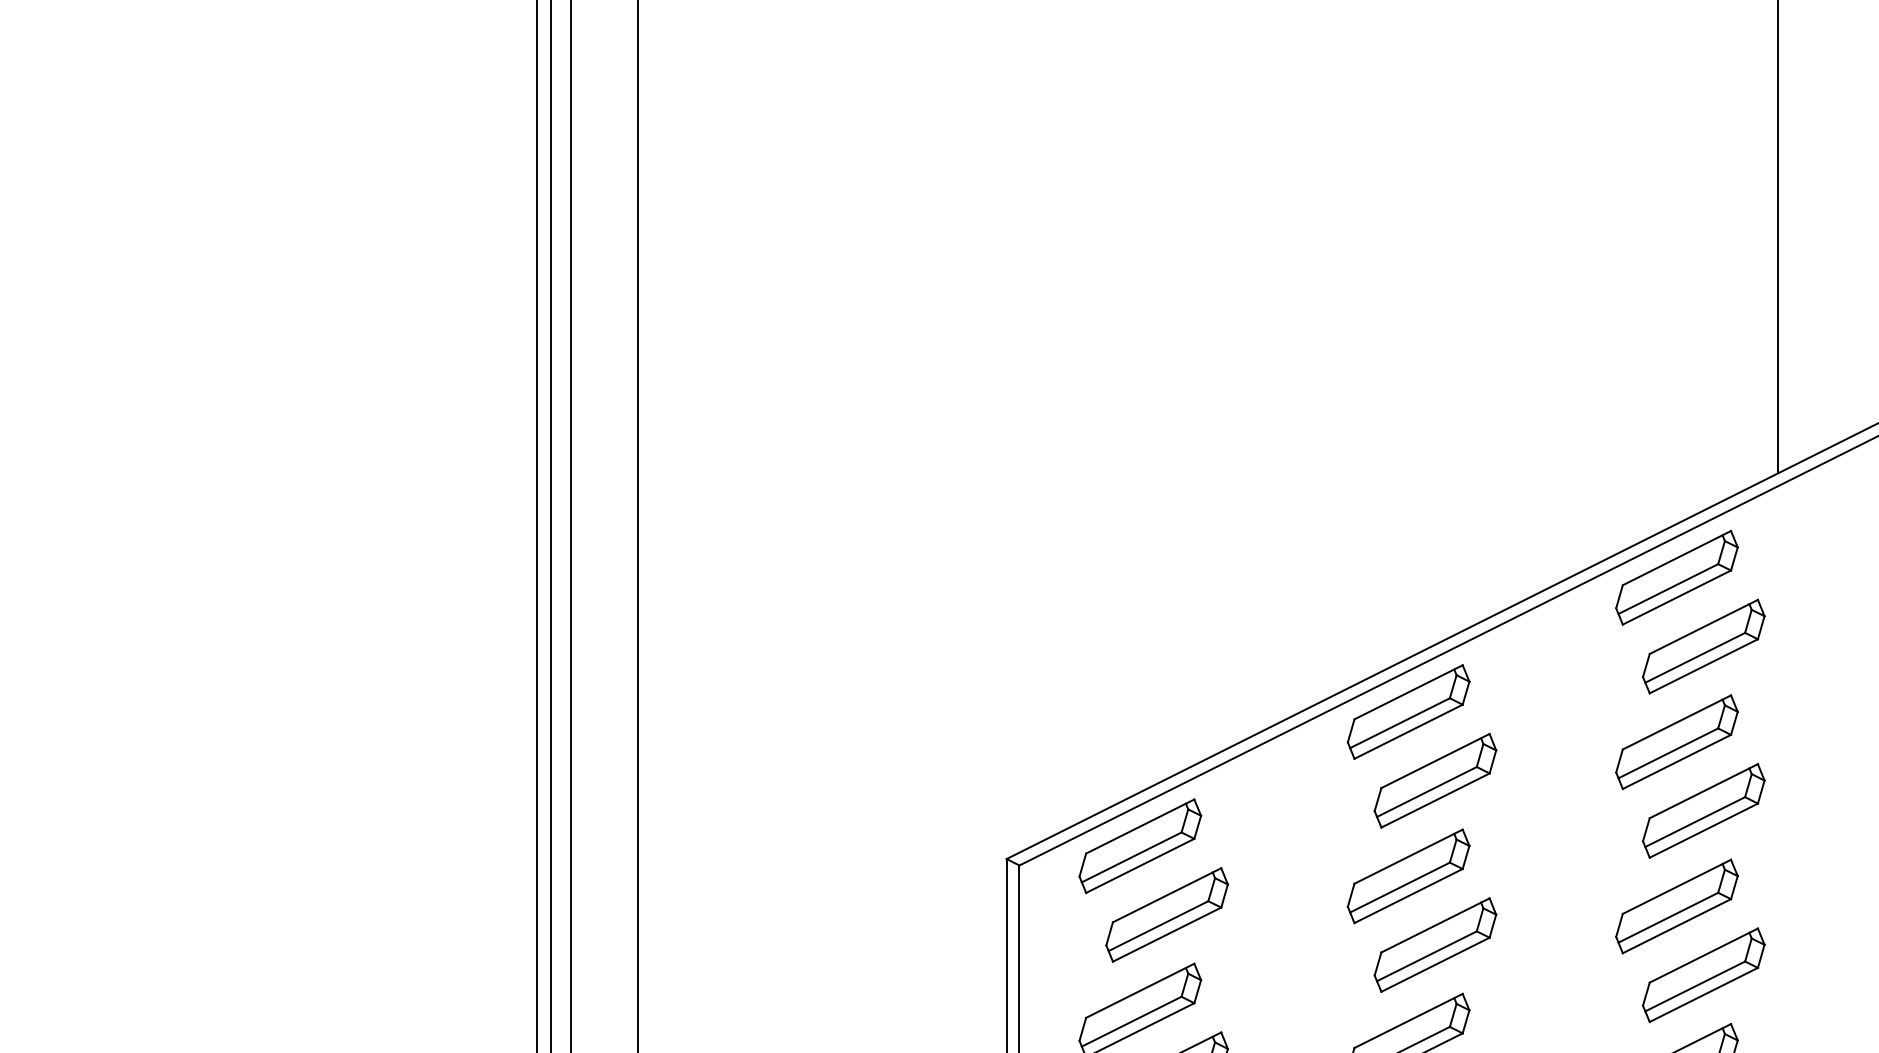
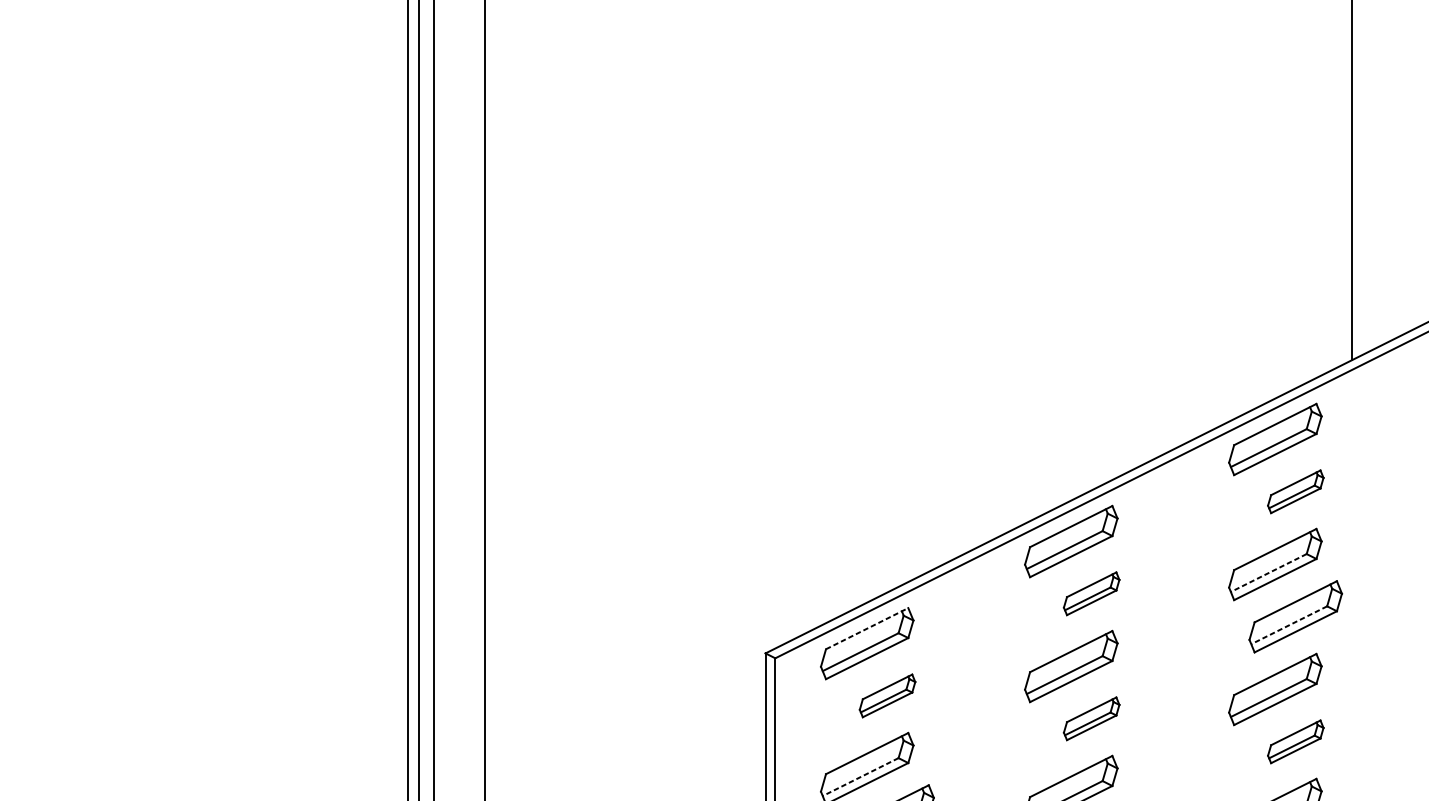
part: (1703, 646) -> (1295, 491), size x0.6
line: (1668, 753) -> (1268, 573), solid -> dashed
part: (1435, 780) -> (1091, 593), size x0.6
line: (1695, 822) -> (1289, 625), solid -> dashed
line: (1140, 826) -> (867, 628), solid -> dashed
part: (1166, 914) -> (887, 695), size x0.6
part: (1435, 944) -> (1091, 718), size x0.6
part: (1703, 975) -> (1295, 741), size x0.6
line: (1131, 1021) -> (860, 776), solid -> dashed

